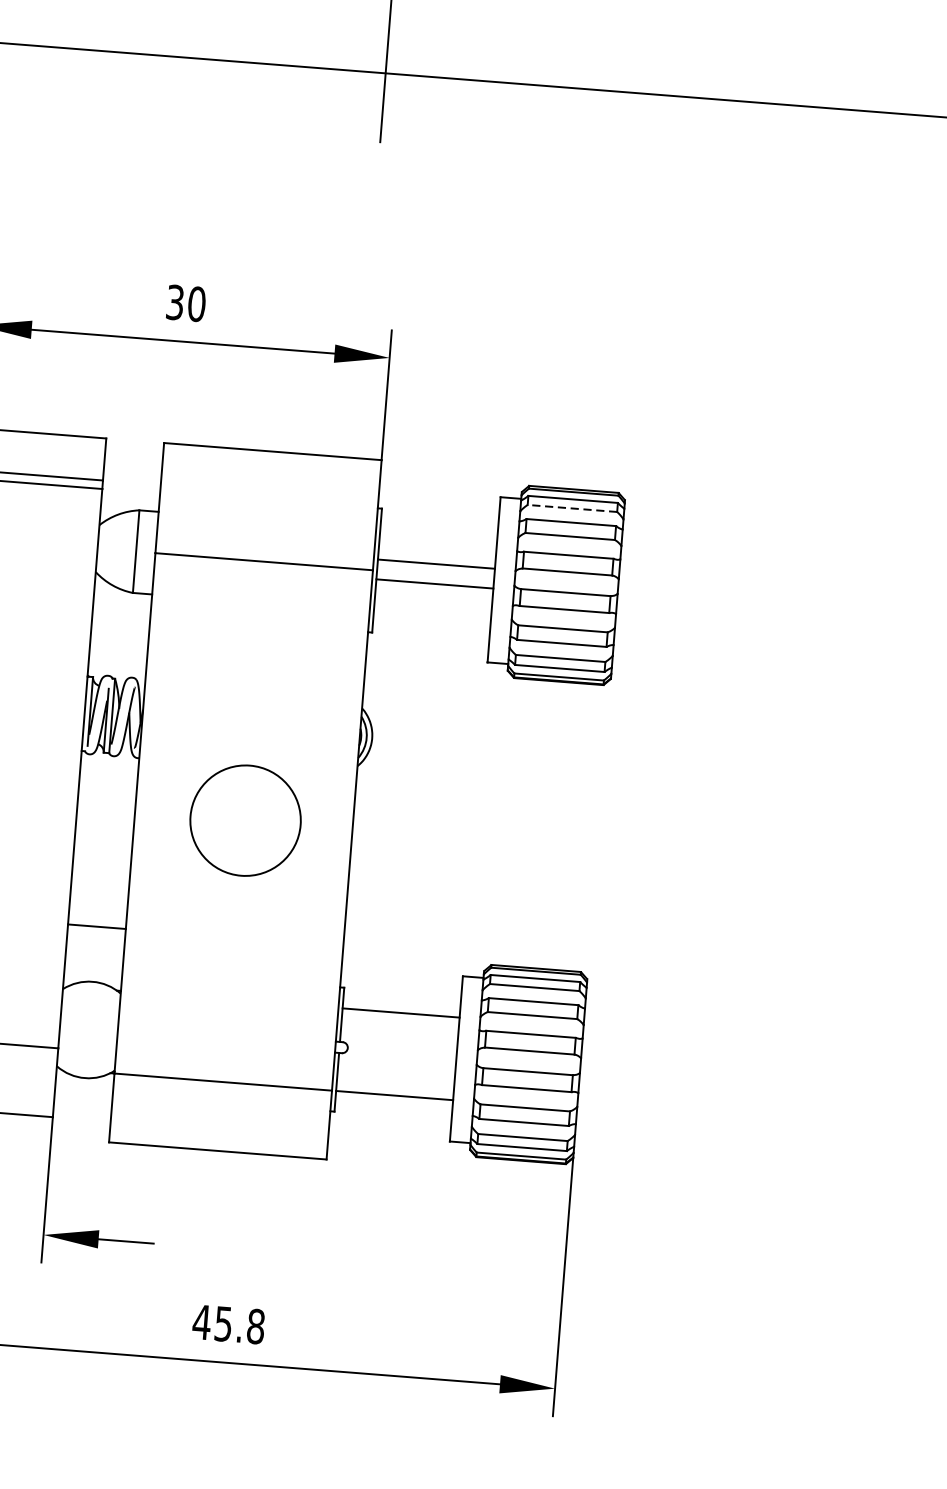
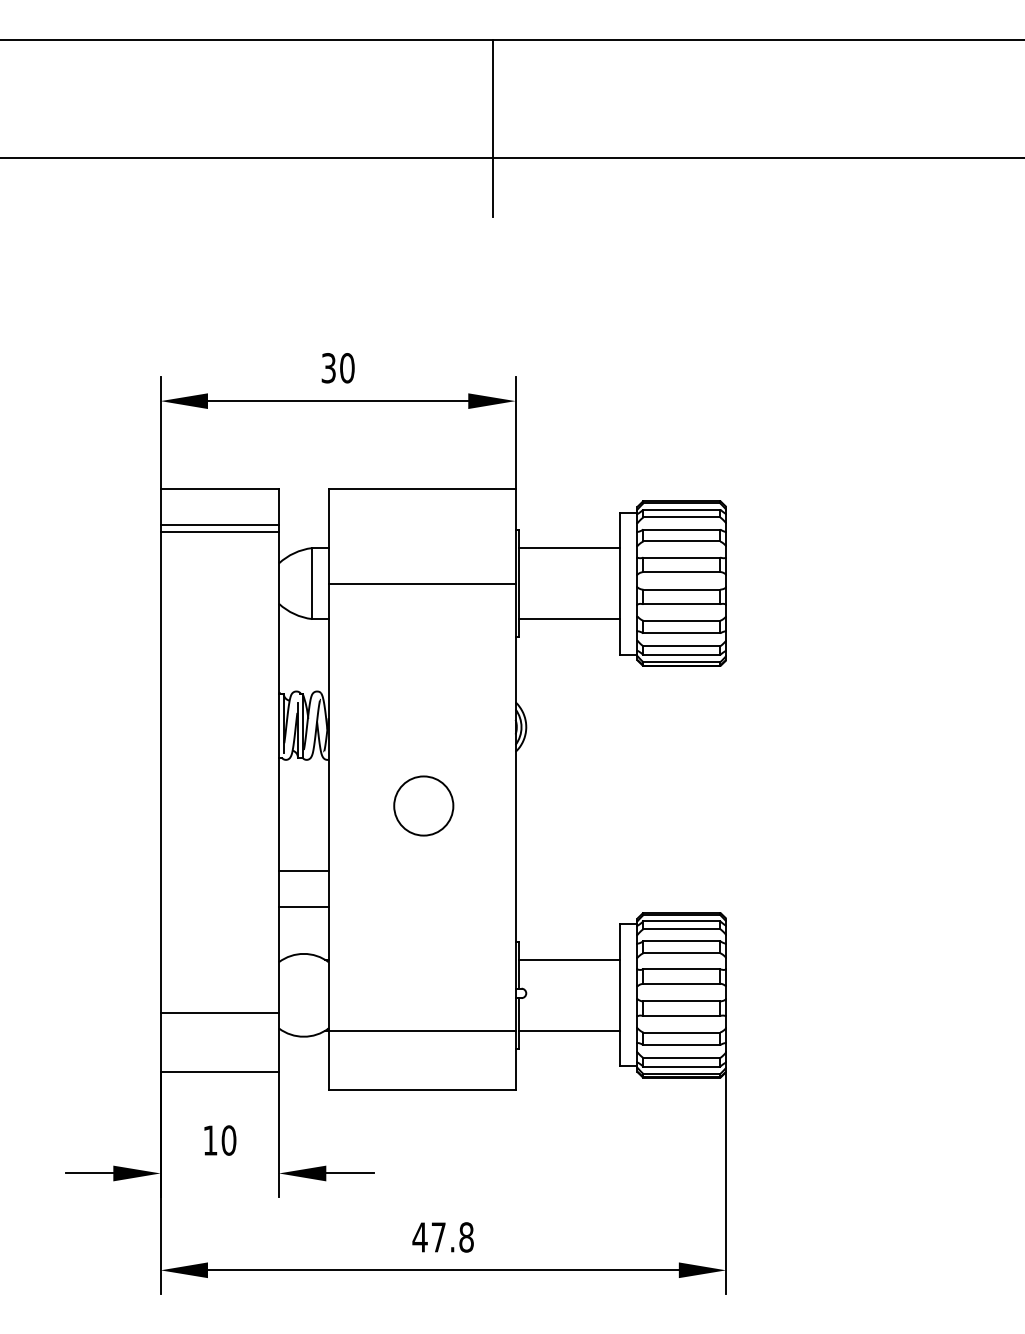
line: (572, 508) -> (681, 517), dashed -> solid
line: (436, 564) -> (569, 619), moved
line: (434, 584) -> (569, 548), moved
circle: (245, 820) -> (423, 805), size x0.62
line: (99, 885) -> (303, 871), added
text: (223, 1324) -> (438, 1237), 45.8 -> 47.8

